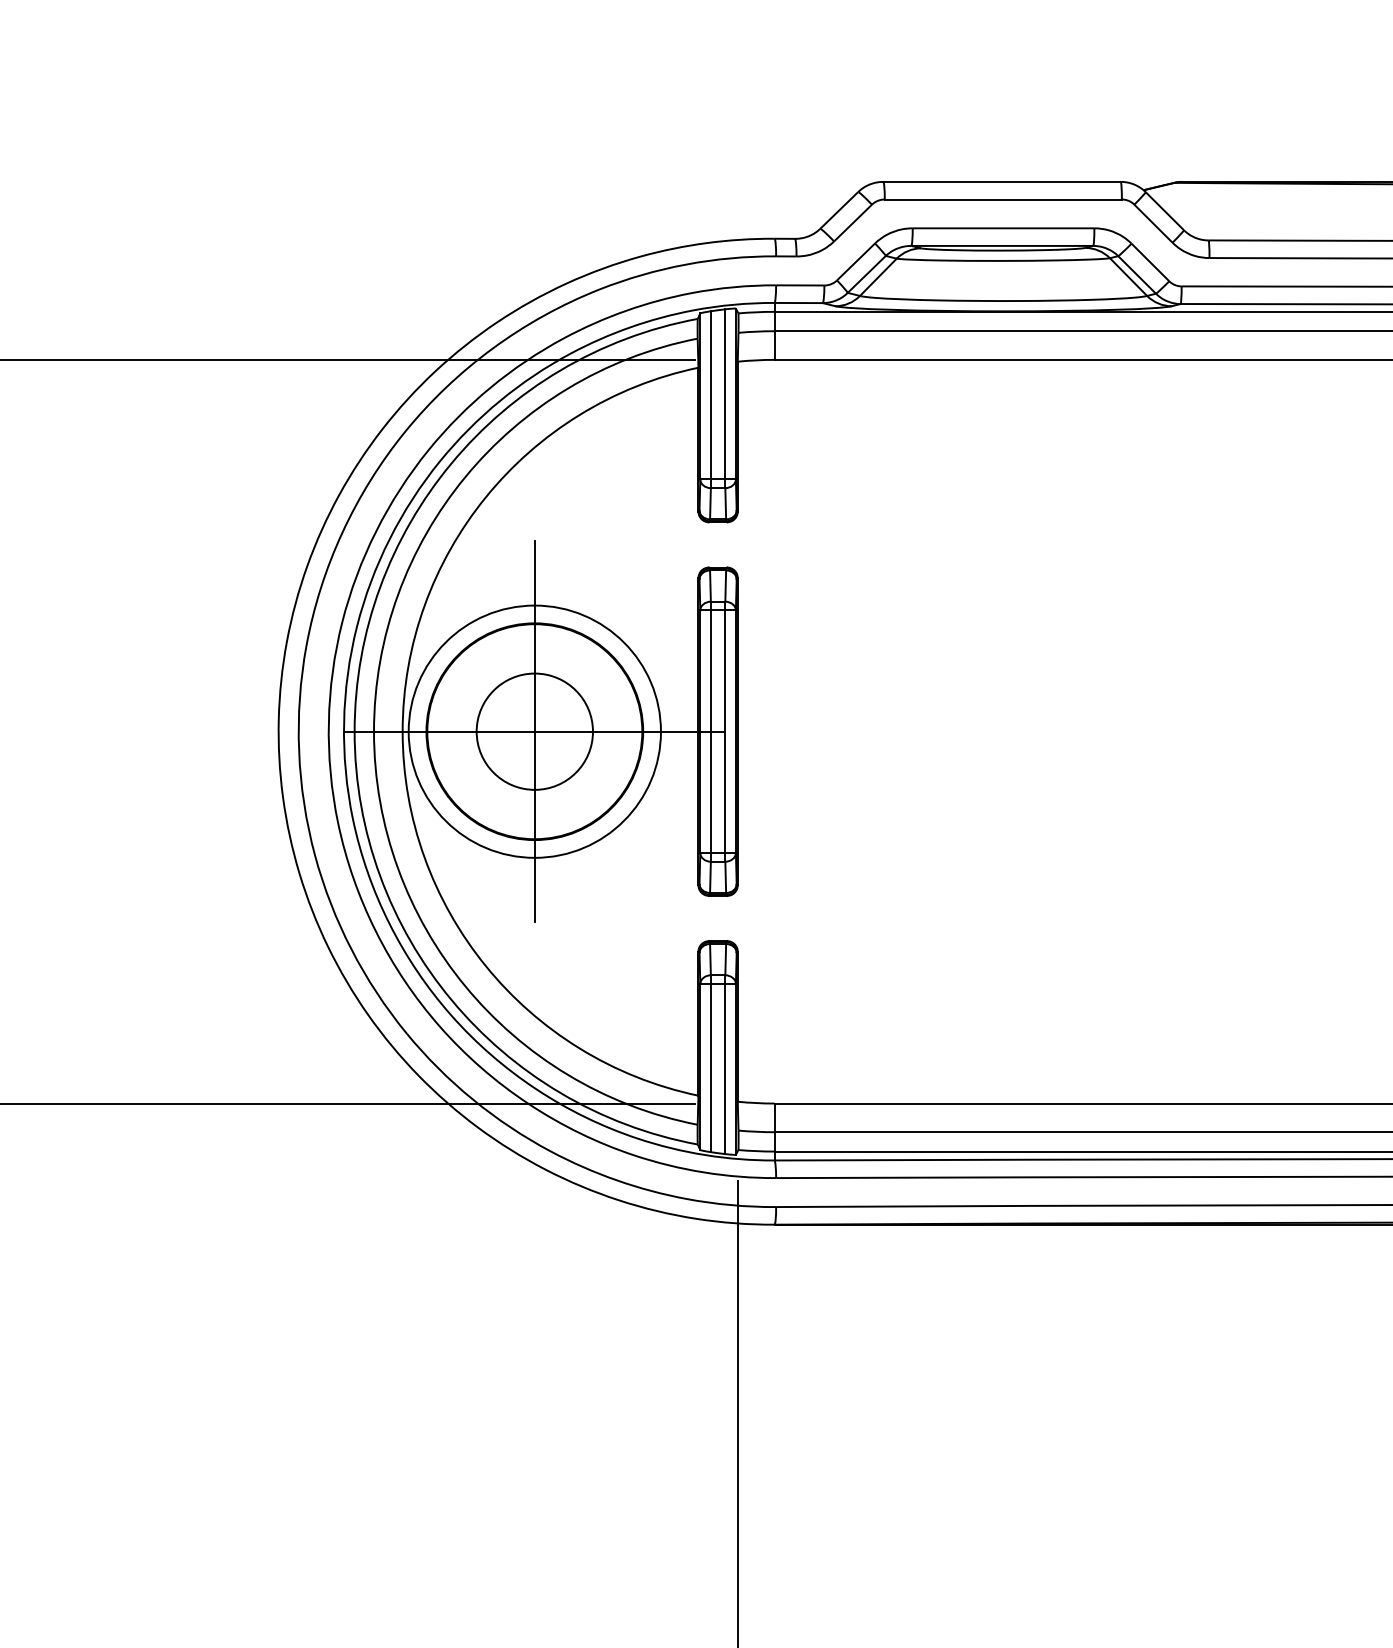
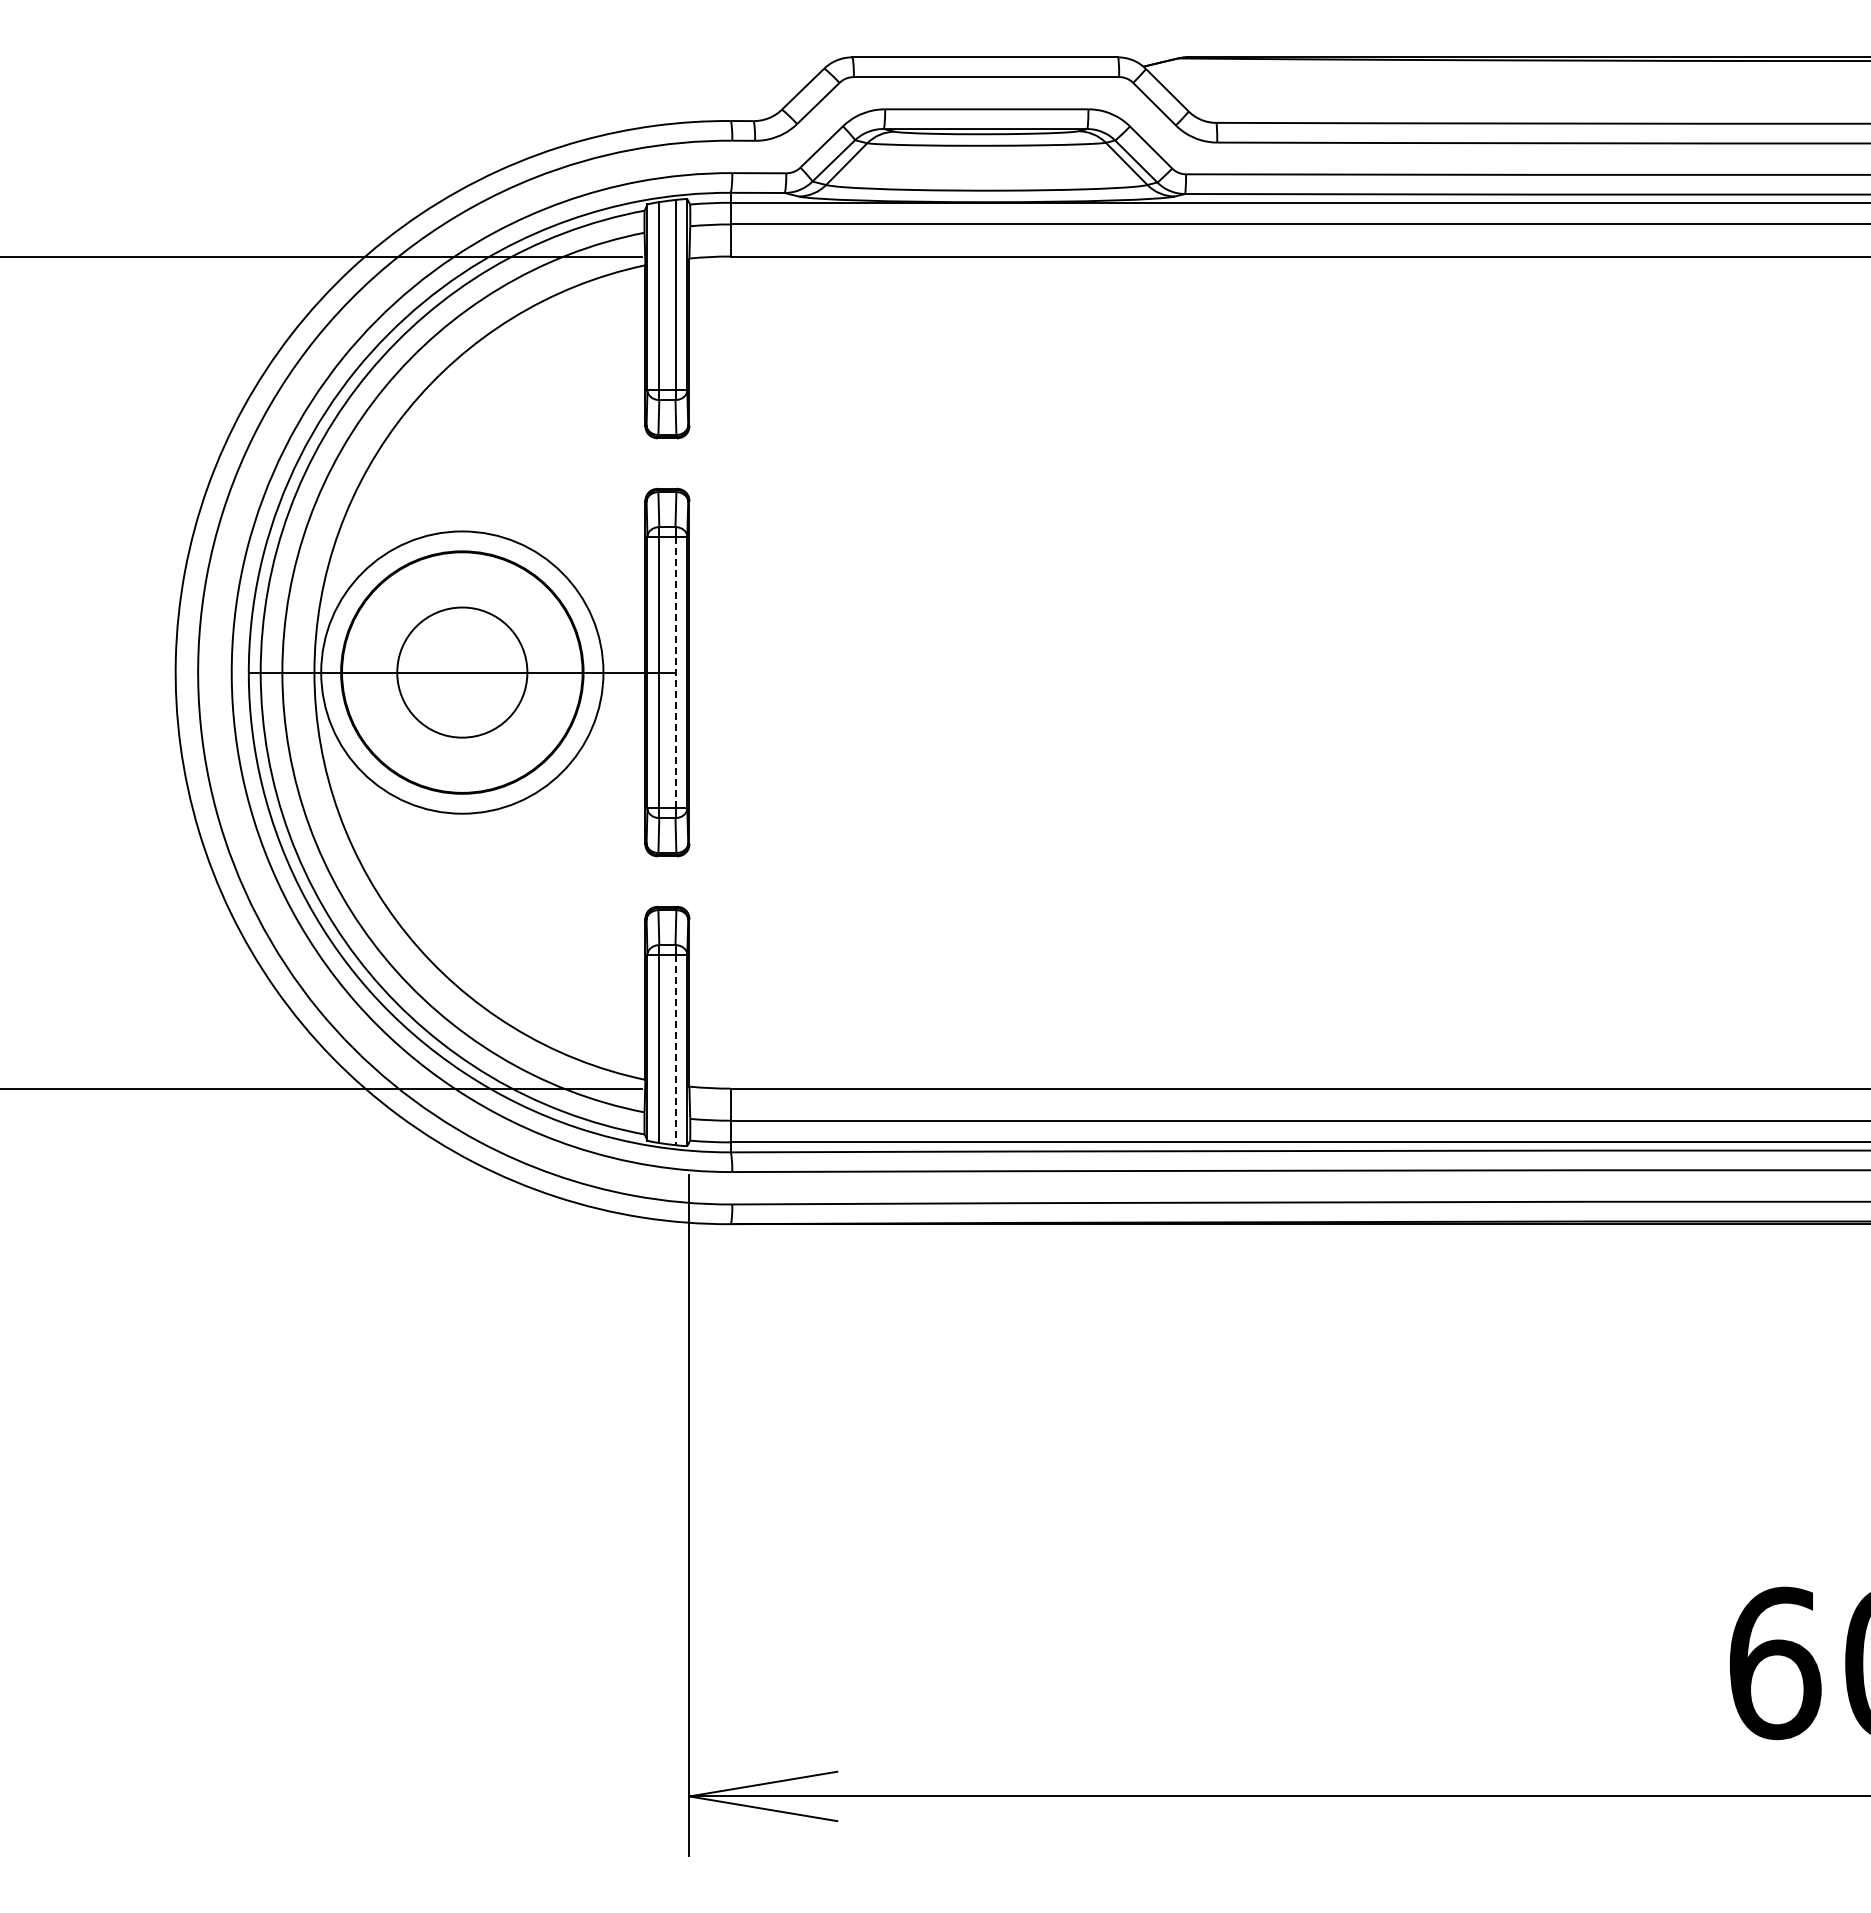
line: (534, 731) -> (462, 672), removed
line: (725, 731) -> (675, 672), solid -> dashed
line: (725, 1069) -> (675, 1050), solid -> dashed

